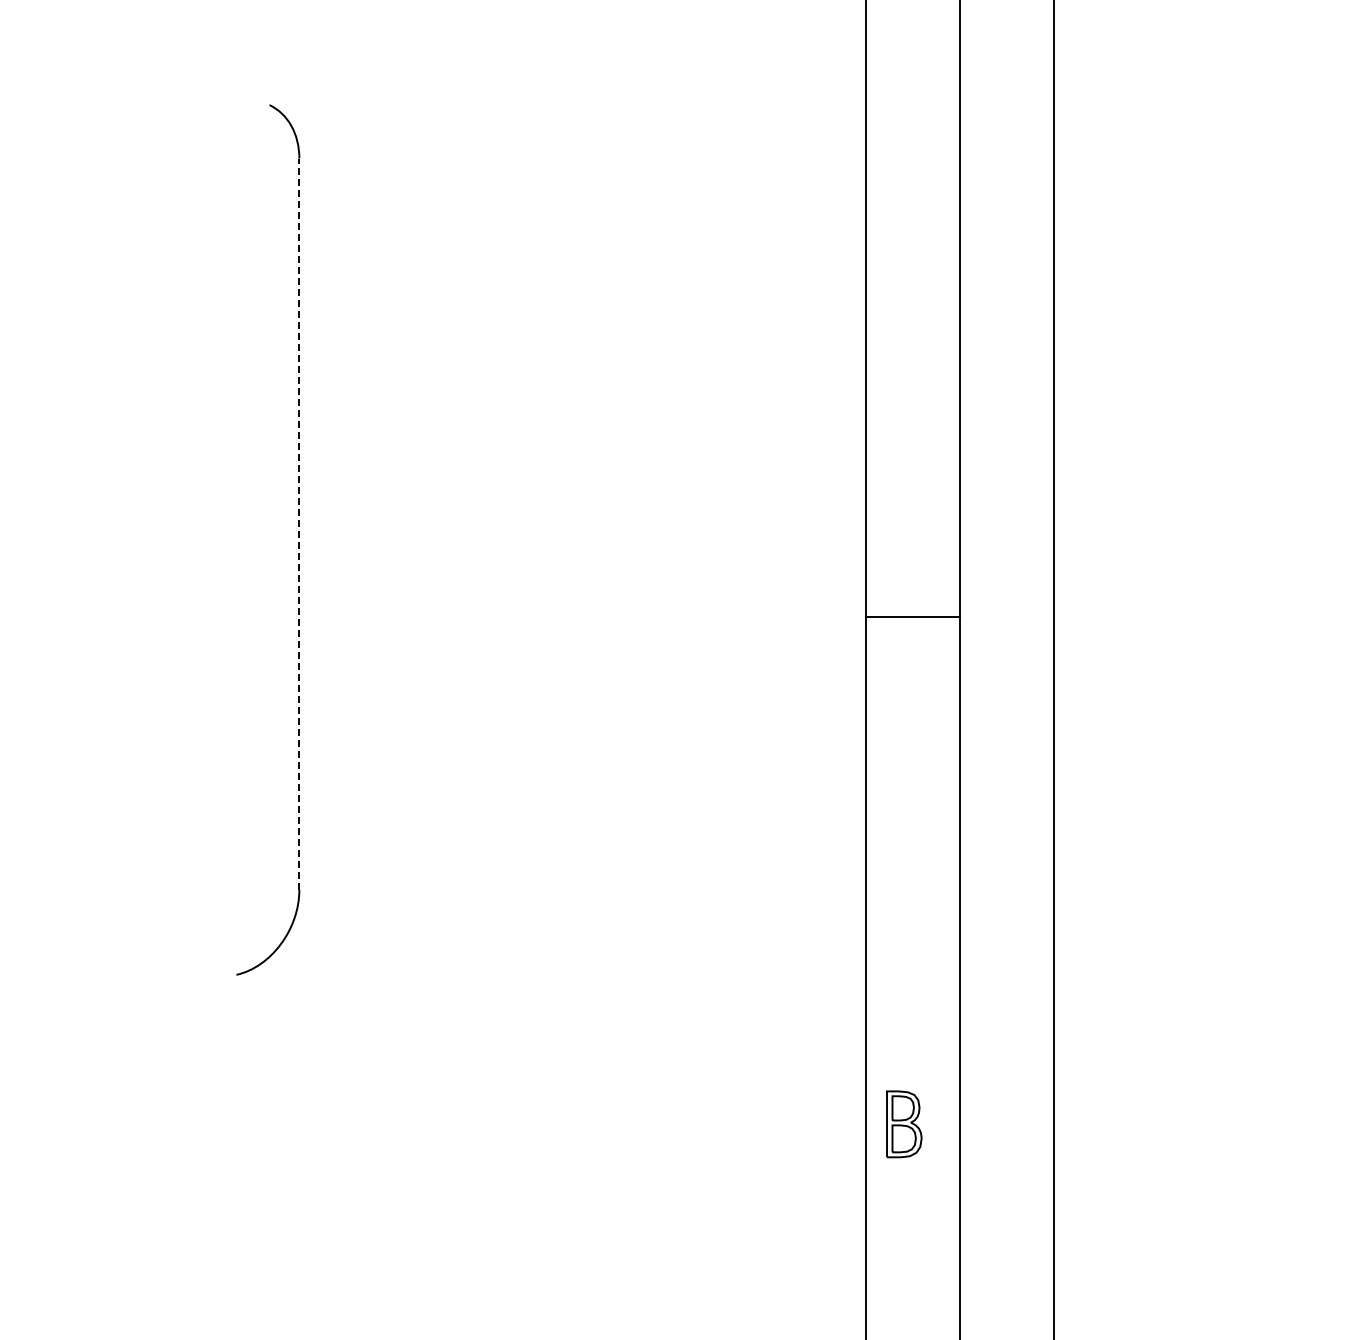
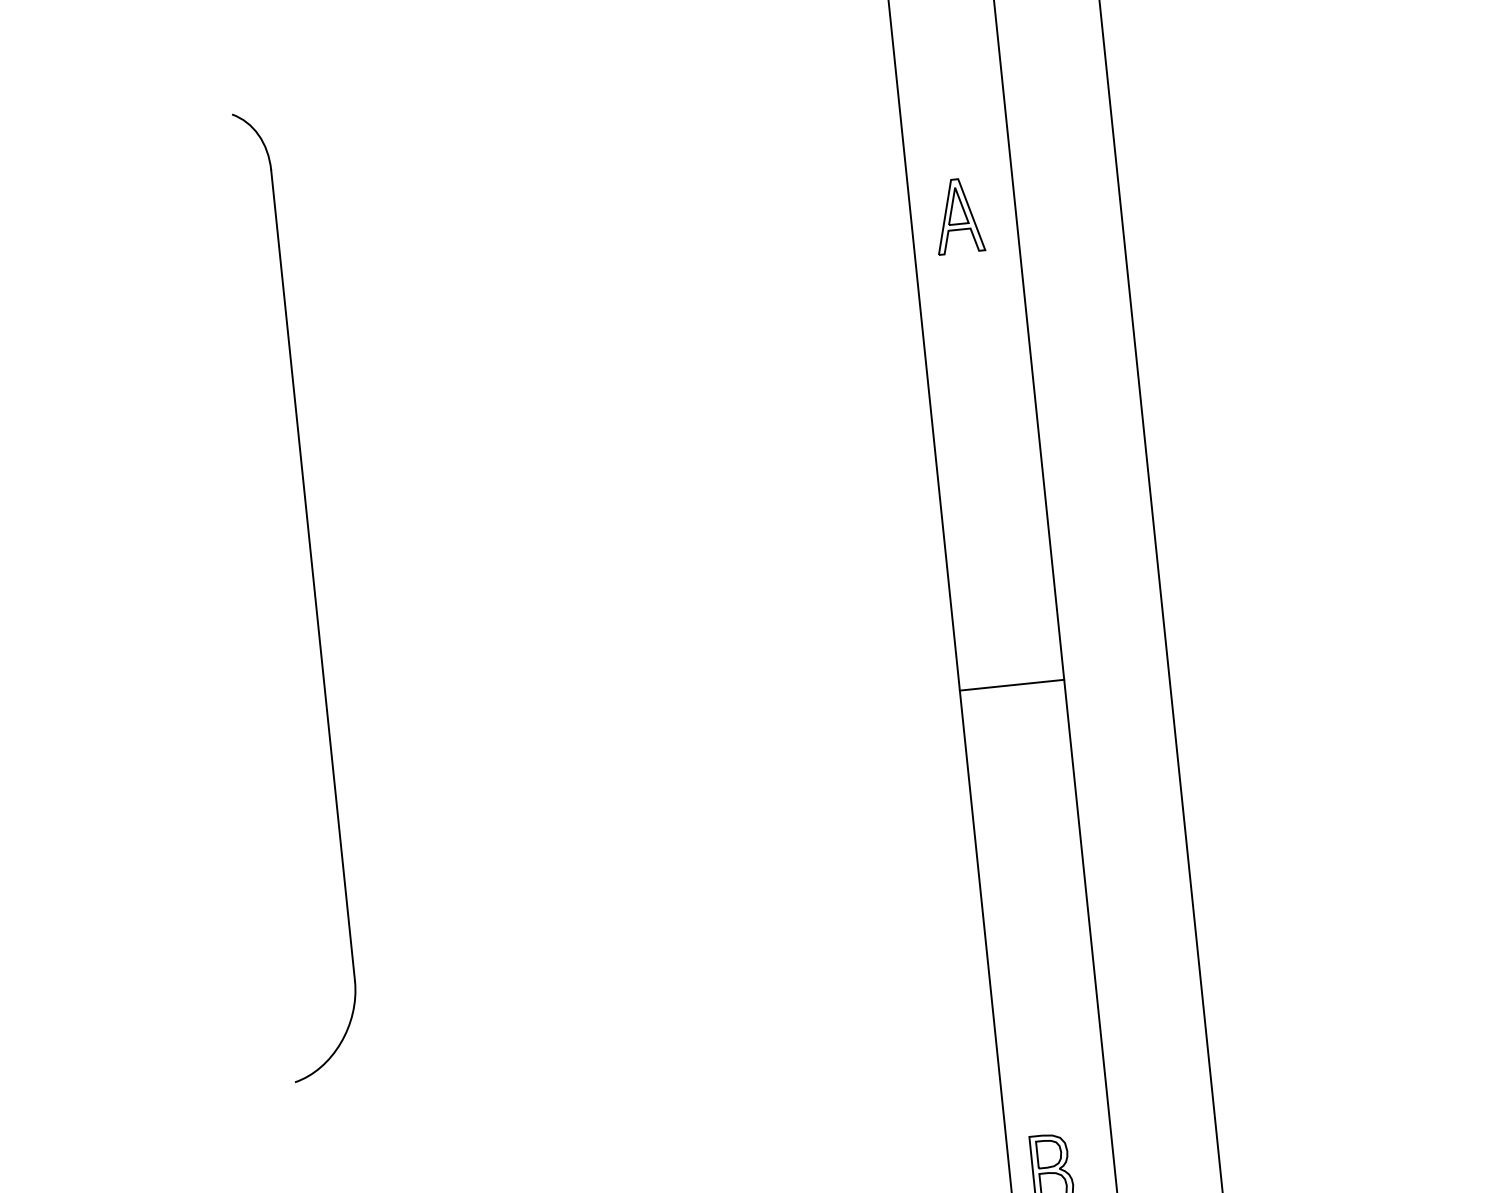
part: (908, 262) -> (958, 215), added
line: (299, 524) -> (313, 575), dashed -> solid
line: (913, 616) -> (1012, 685), moved

